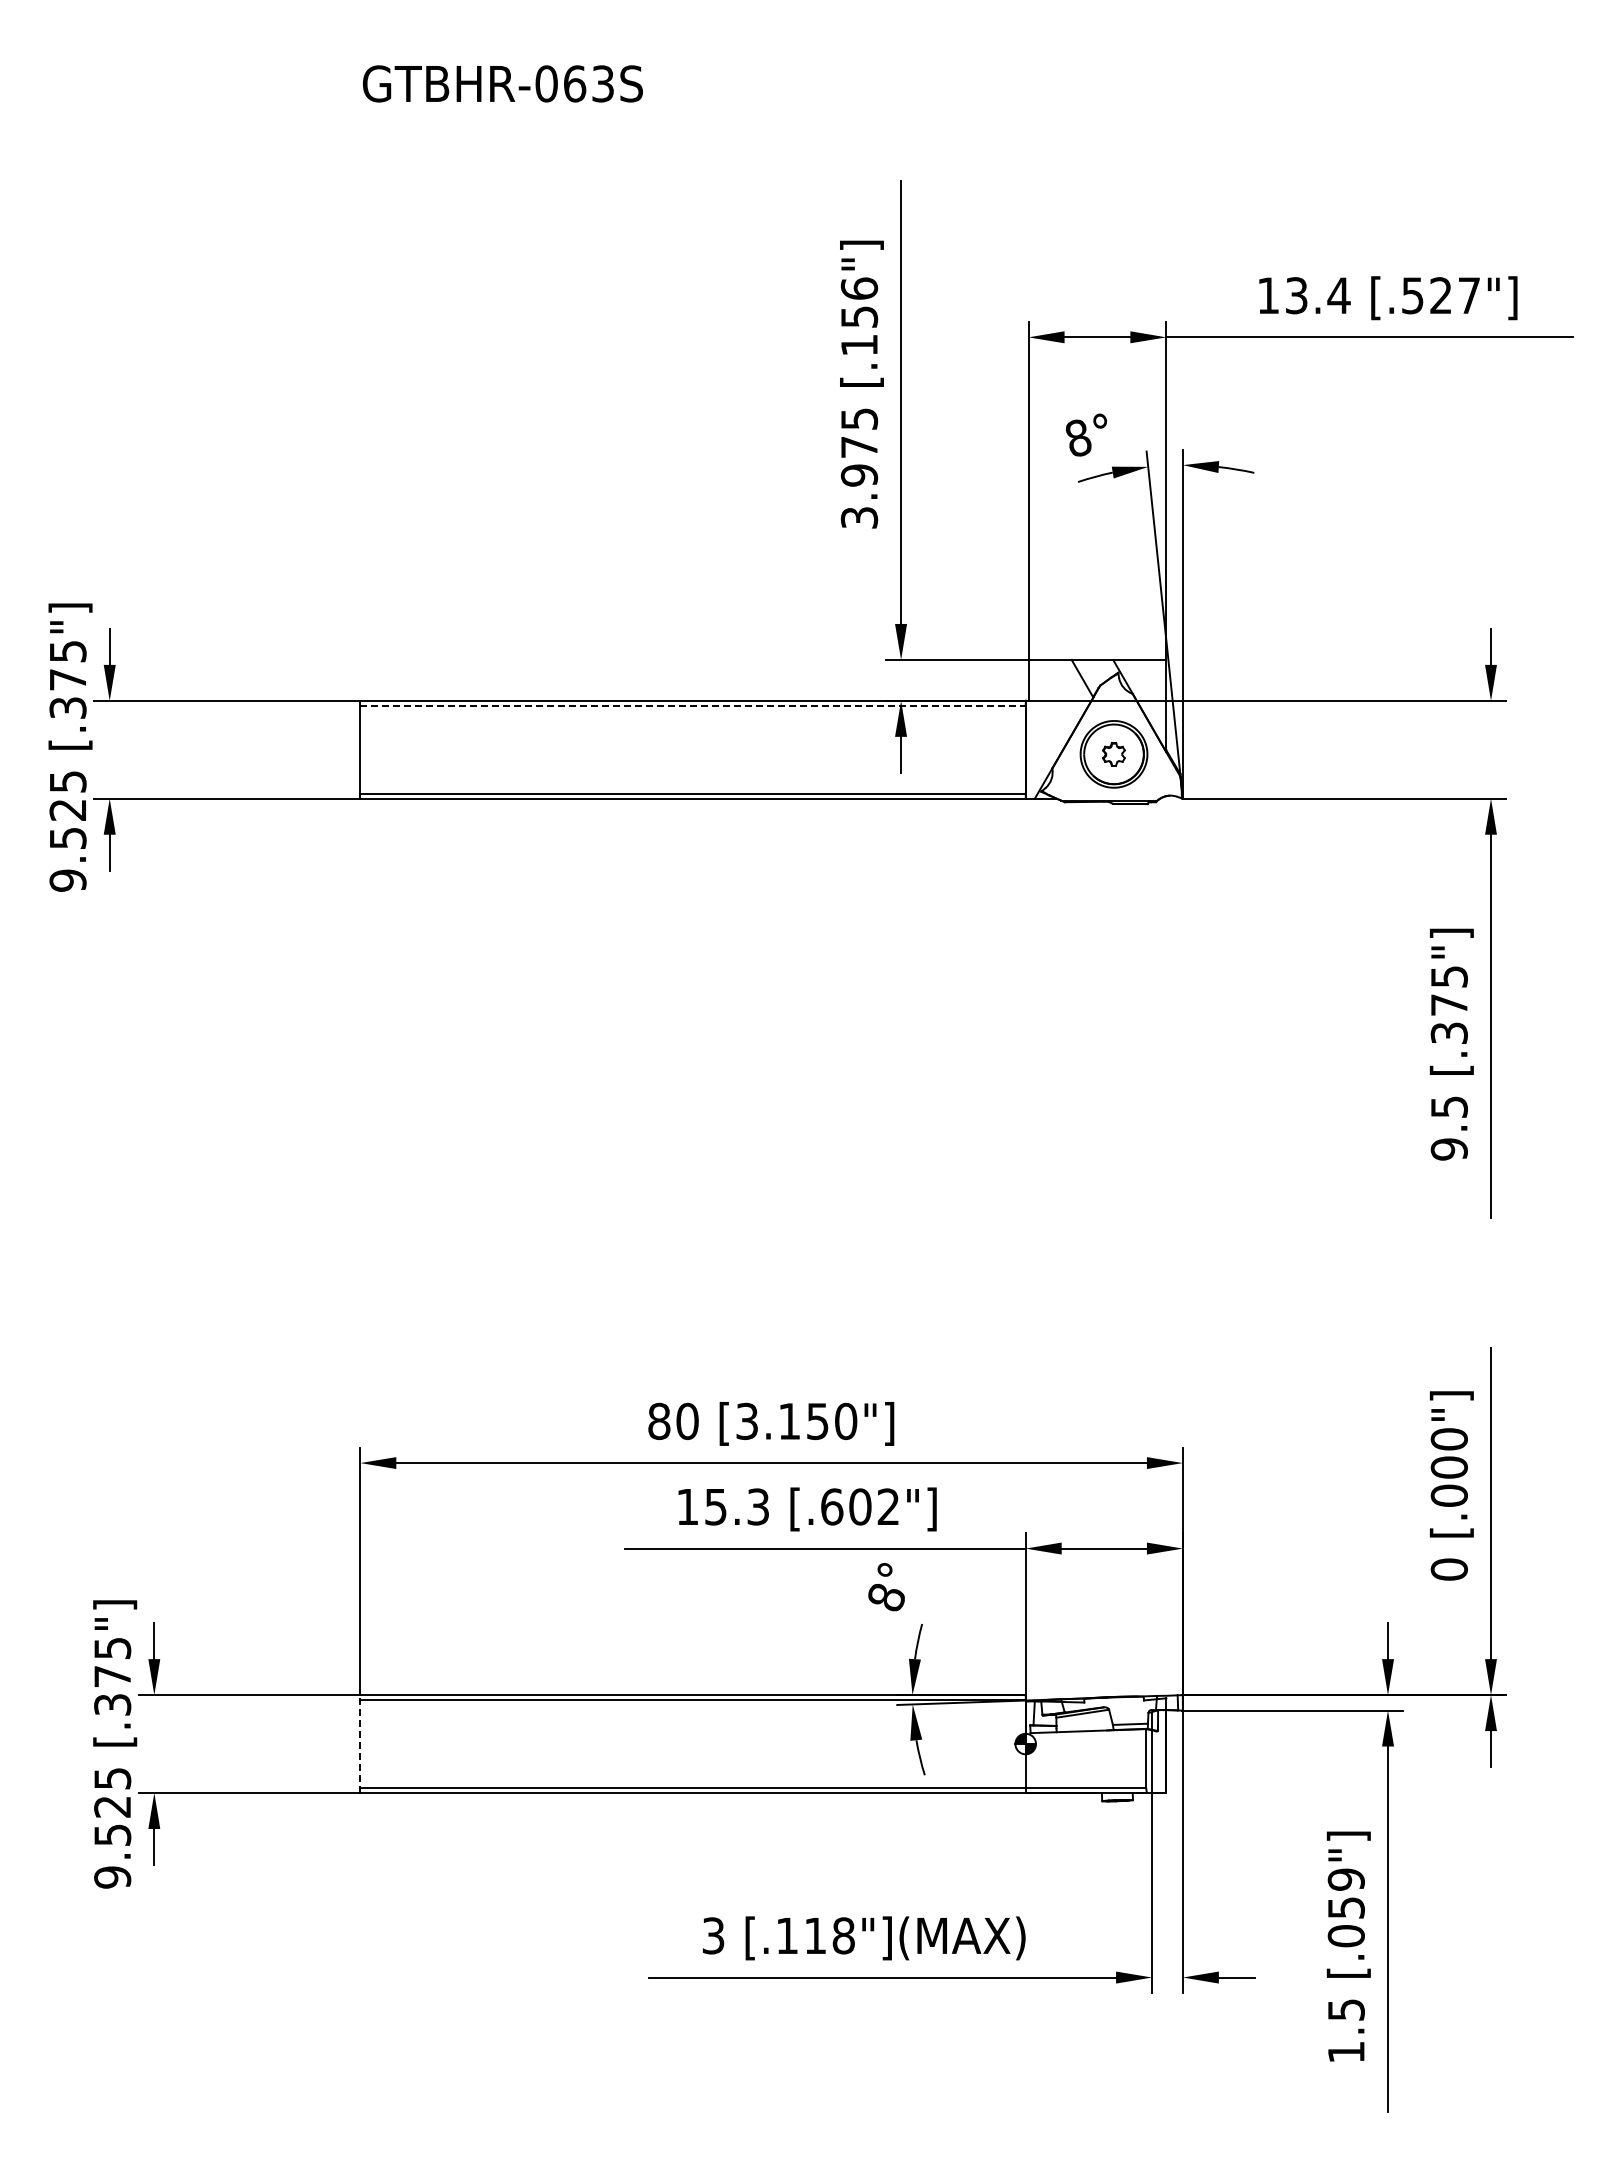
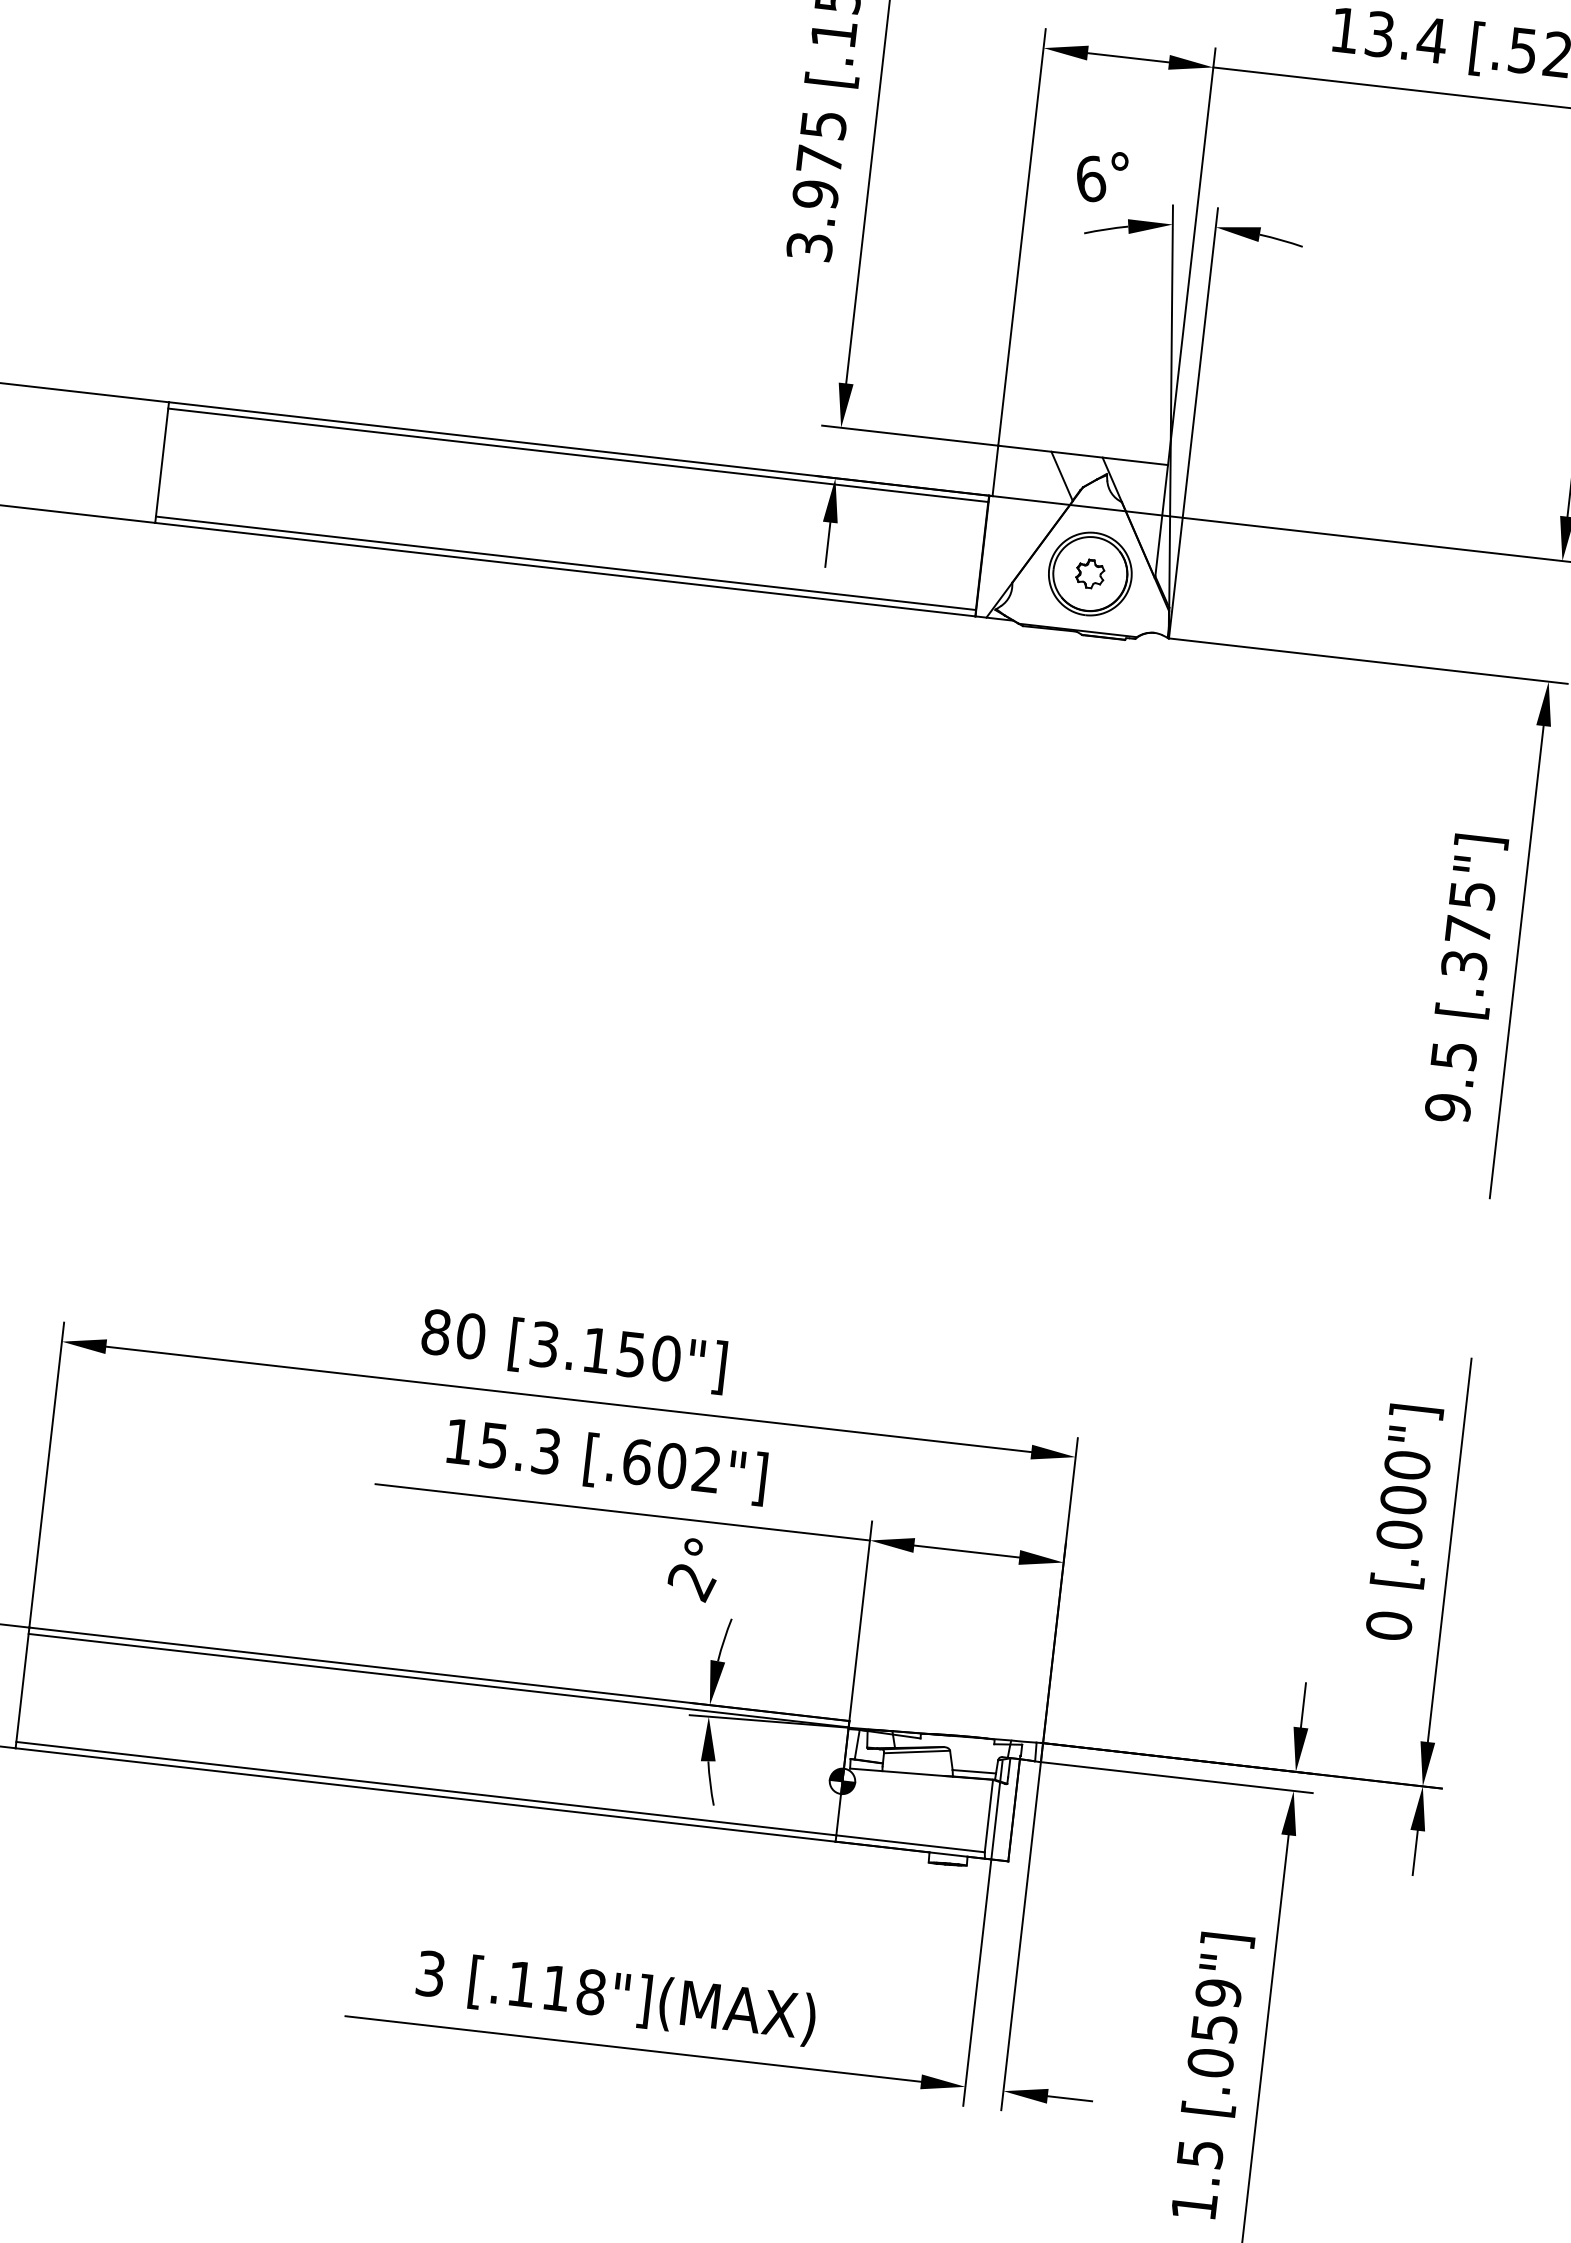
text: (1078, 437) -> (1091, 178), 8° -> 6°
line: (693, 705) -> (578, 454), dashed -> solid
text: (886, 1598) -> (691, 1582), 8° -> 2°
line: (360, 1744) -> (22, 1688), dashed -> solid

